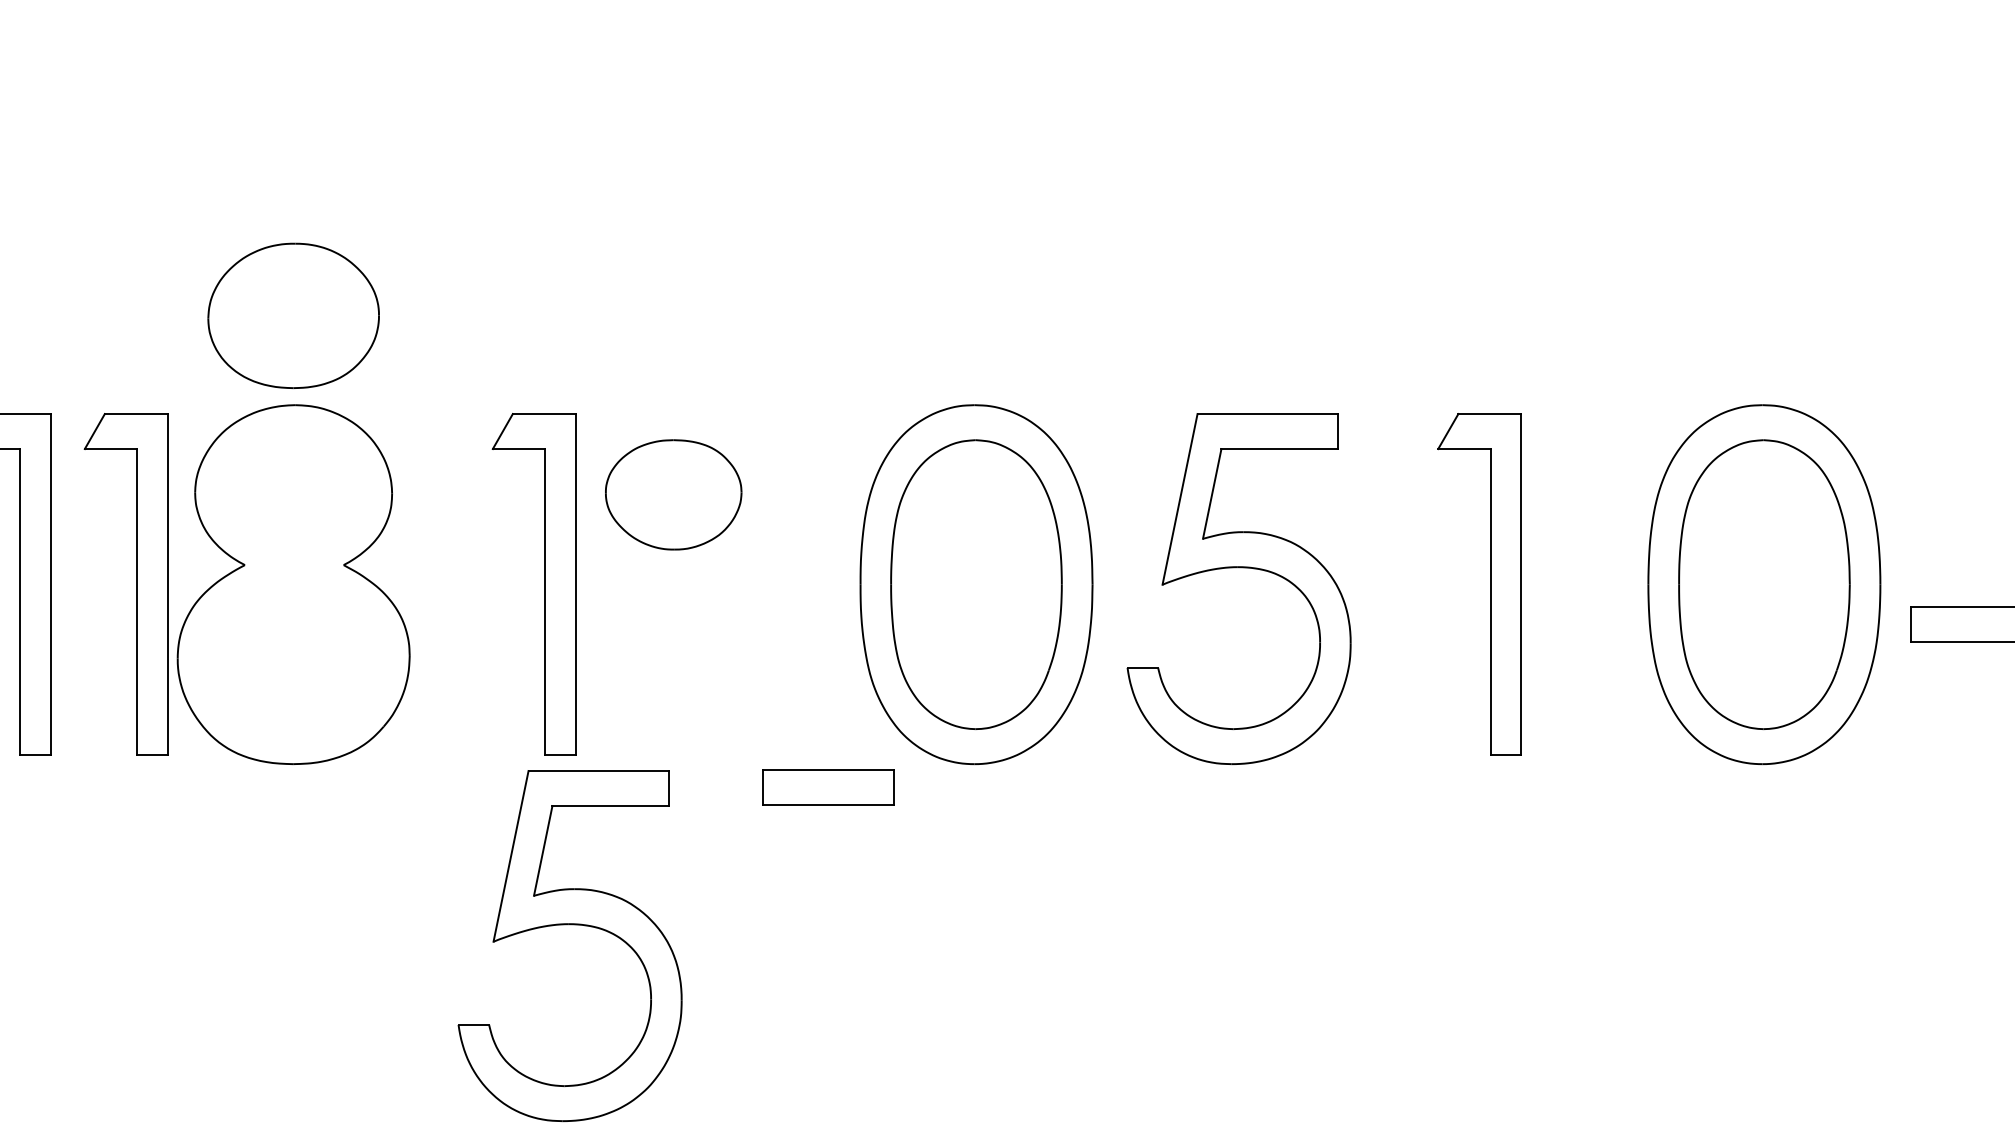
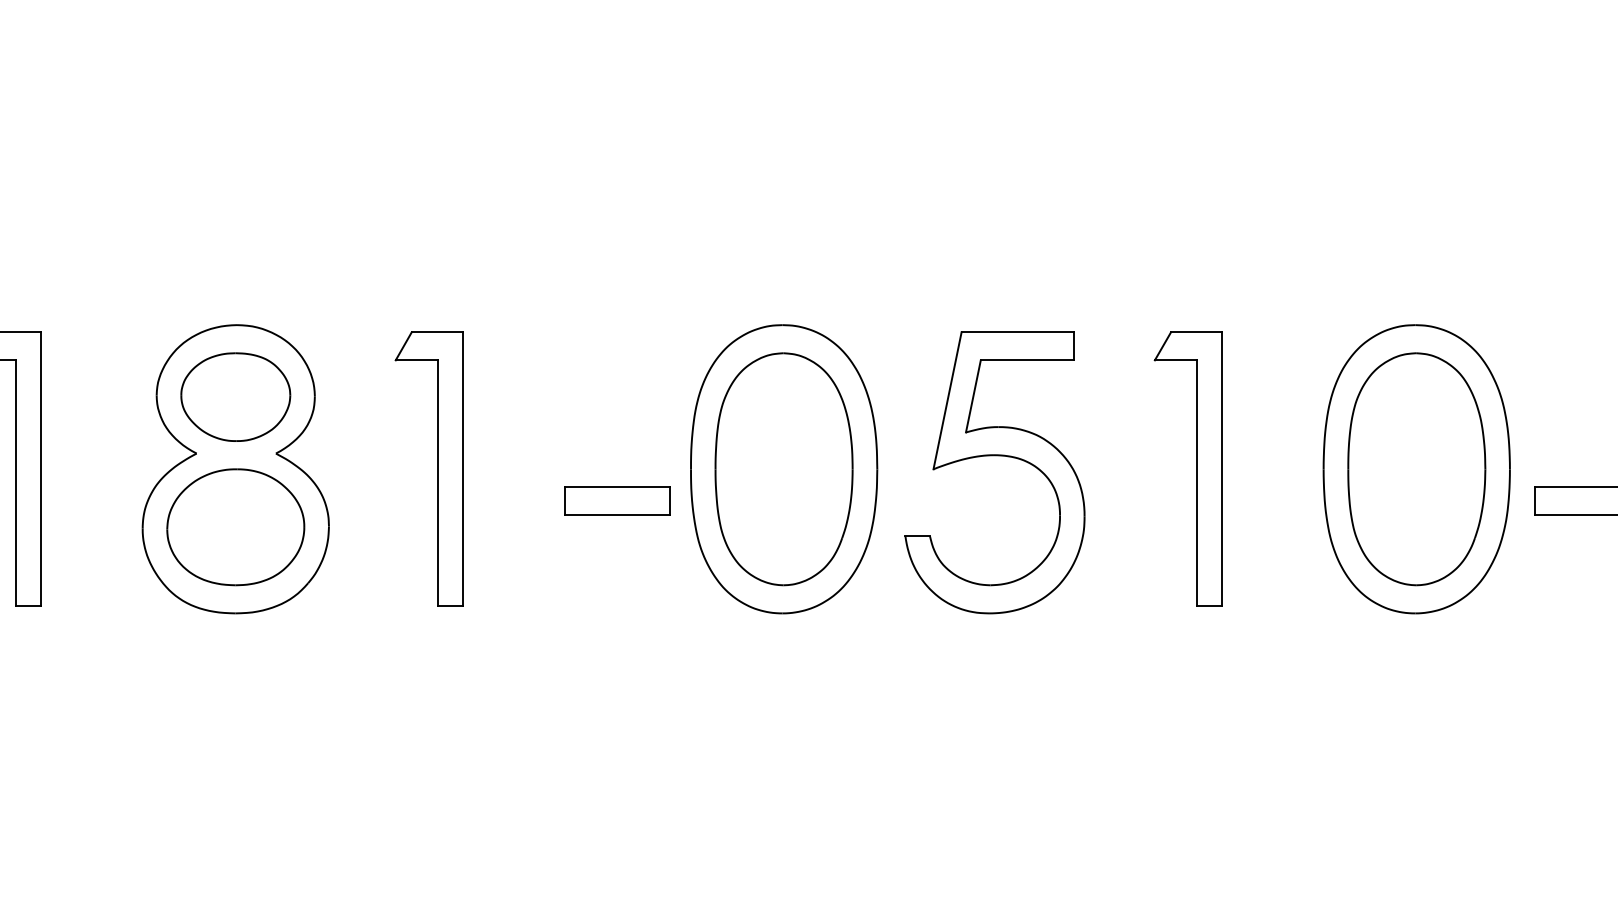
part: (293, 315) -> (235, 526), moved
part: (673, 494) -> (235, 396), moved
part: (136, 584) -> (109, 469), removed
part: (828, 787) -> (617, 501), moved
part: (569, 925) -> (457, 742), removed

